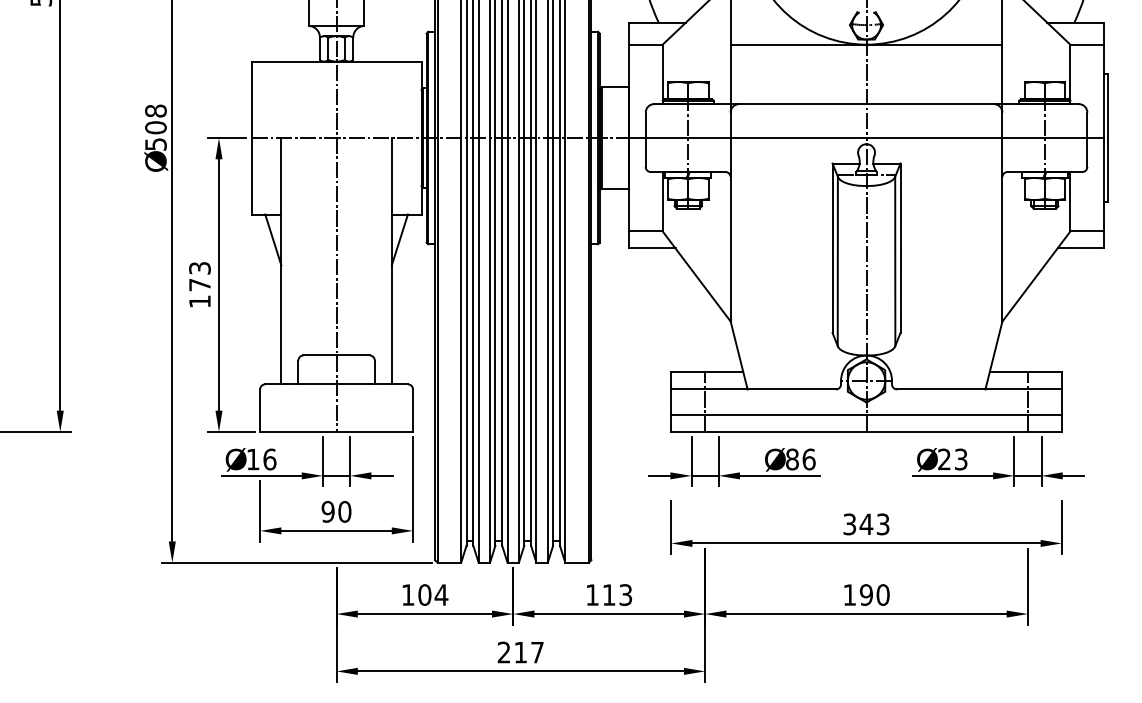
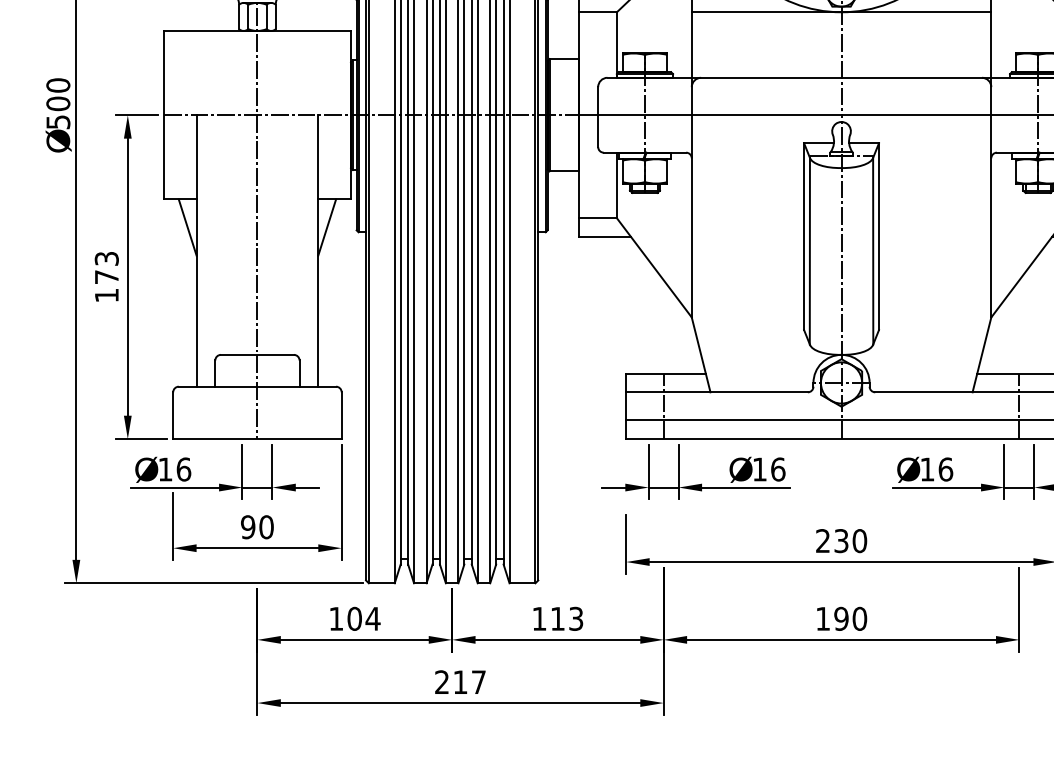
text: (155, 110) -> (57, 84), 508 -> 500
text: (792, 459) -> (759, 469), 86 -> 16
text: (952, 459) -> (936, 469), 23 -> 16
text: (866, 524) -> (841, 541), 343 -> 230

